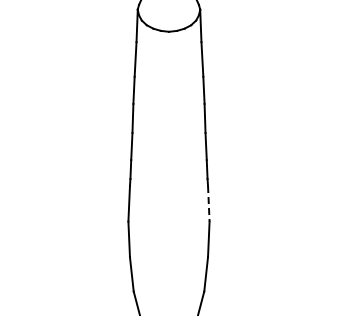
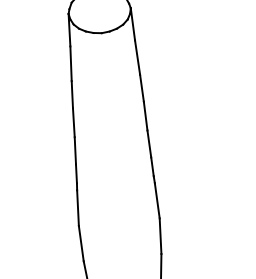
line: (208, 203) -> (156, 200), dashed -> solid

